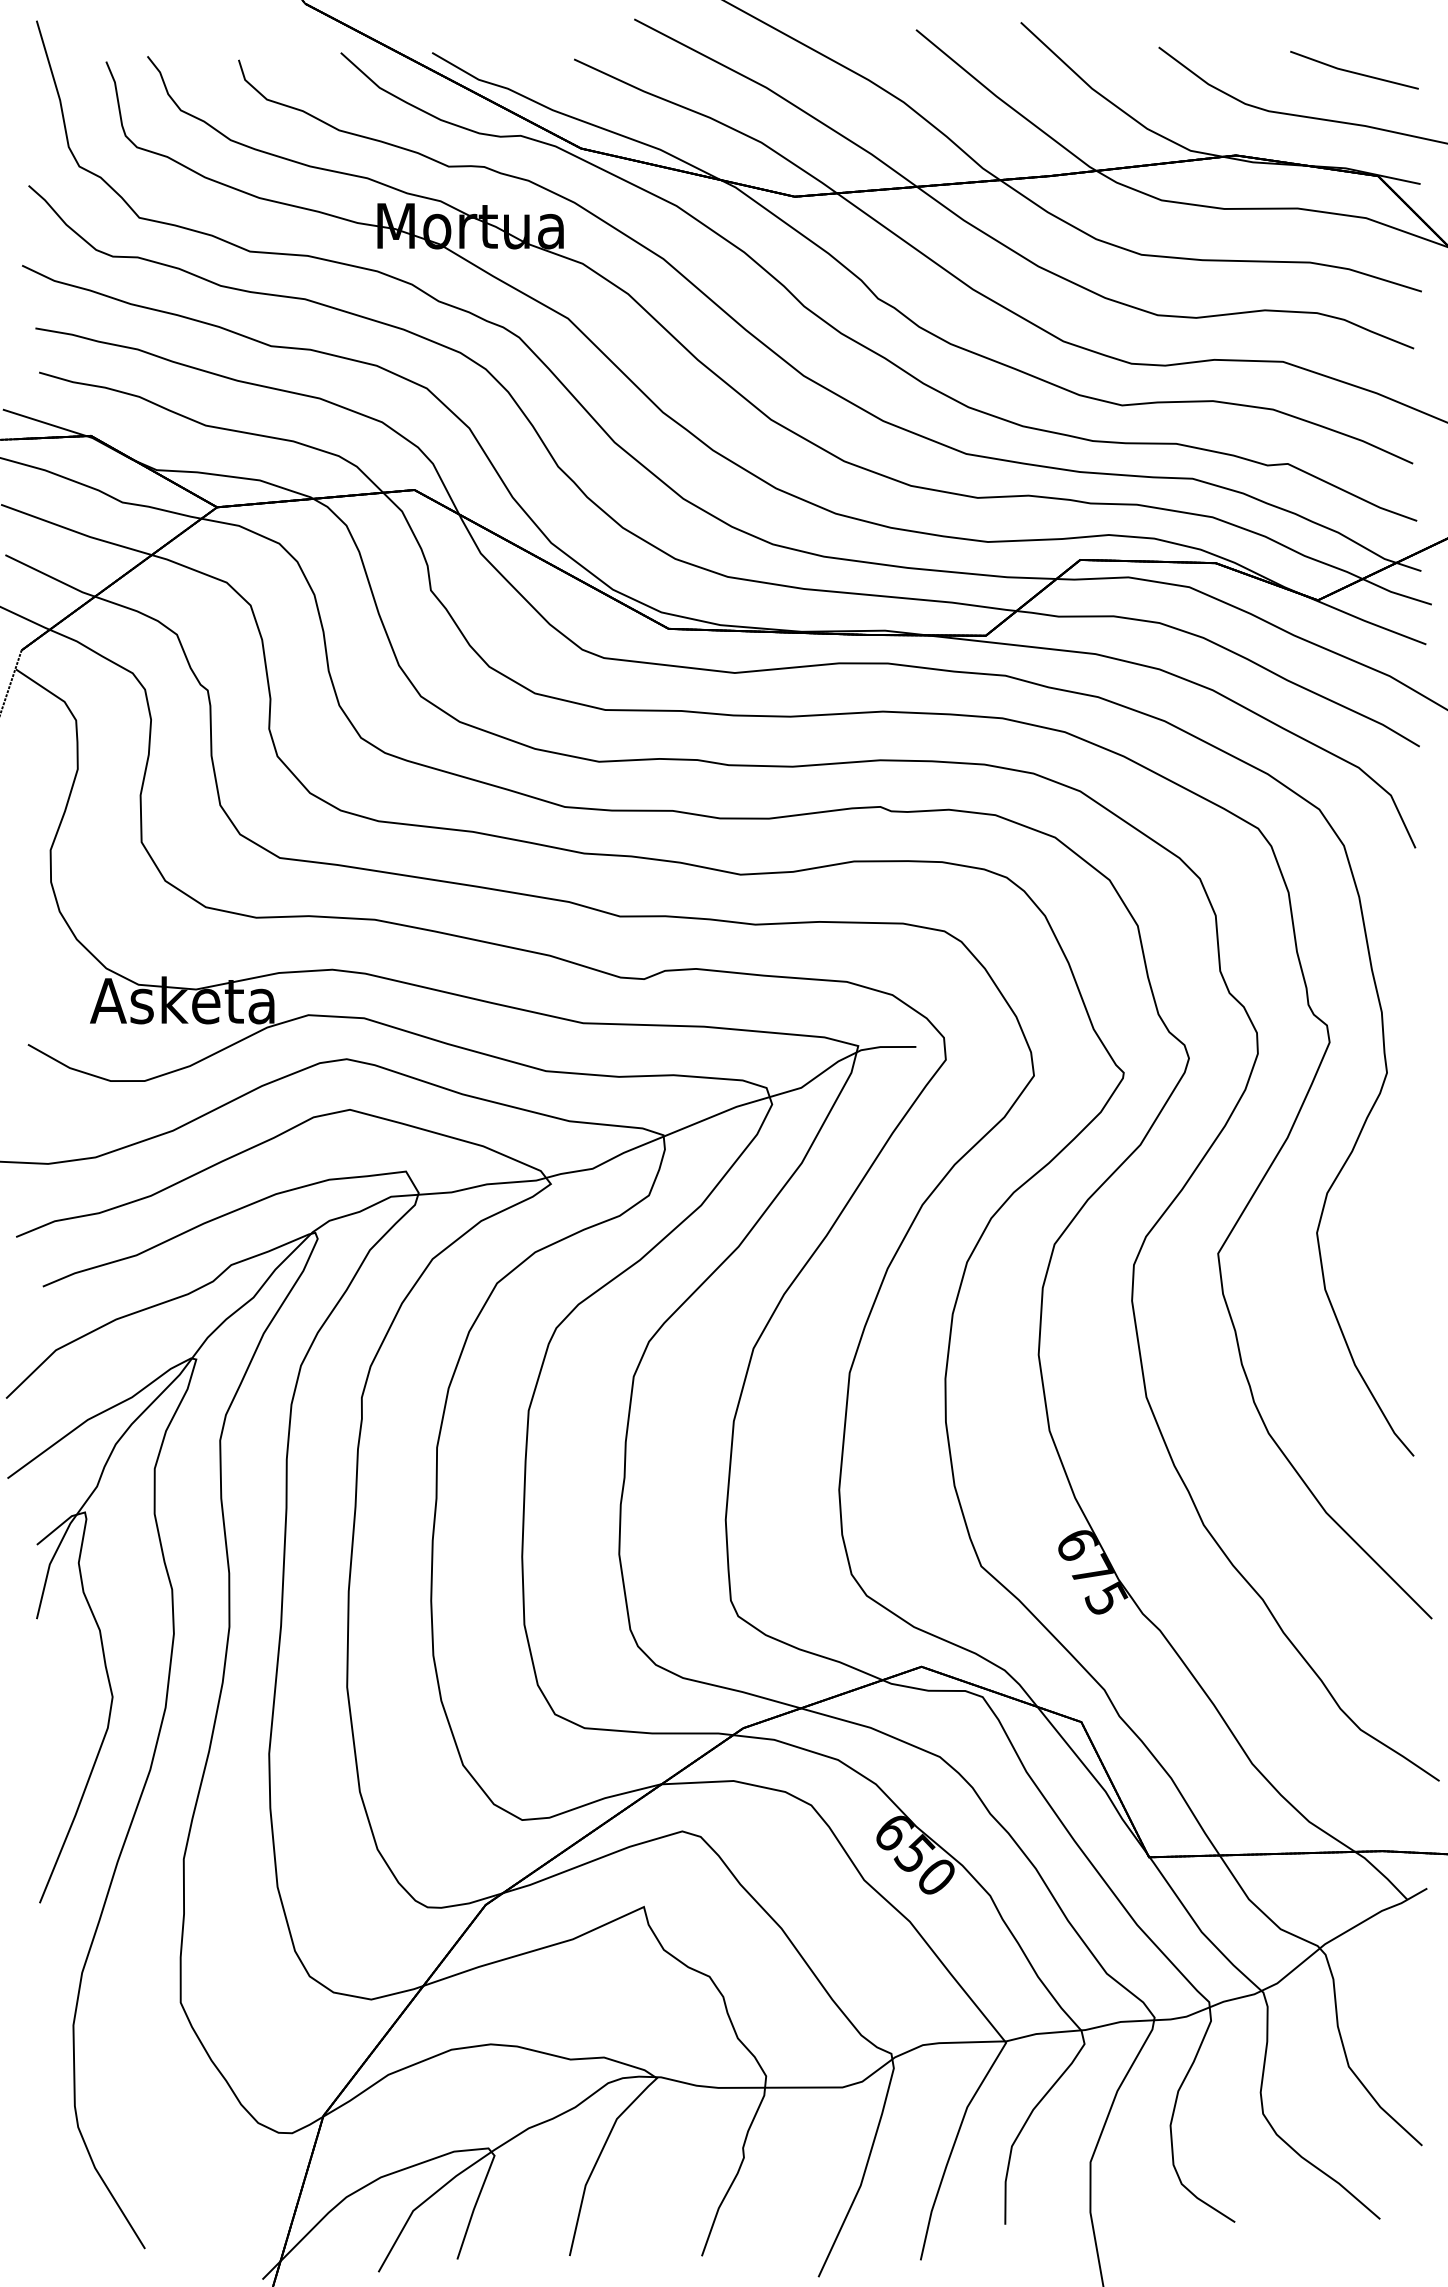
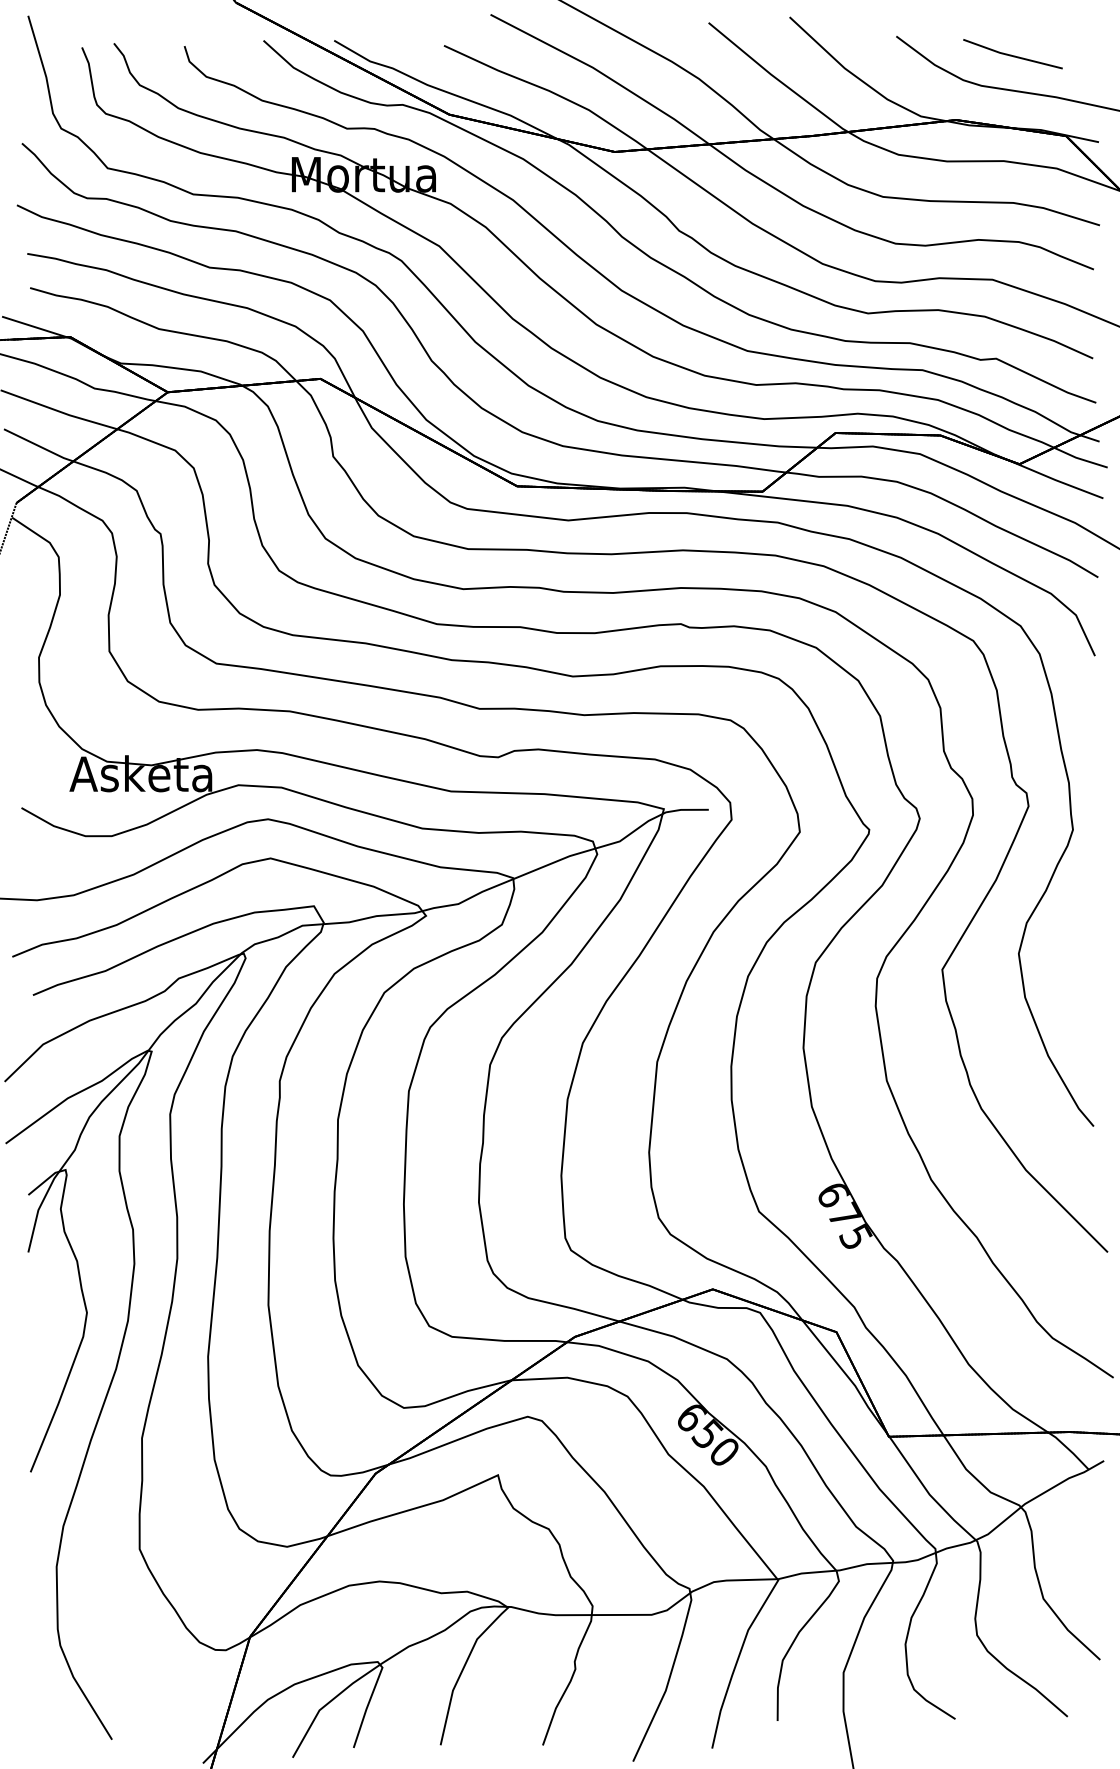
line: (1354, 71) -> (1013, 55), moved

